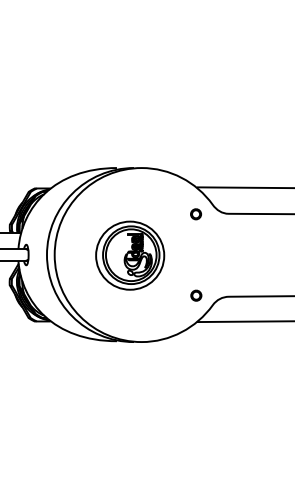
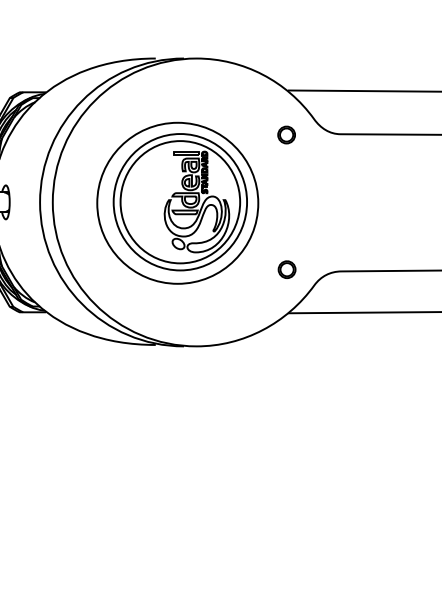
part: (129, 255) -> (176, 203), size x1.43

